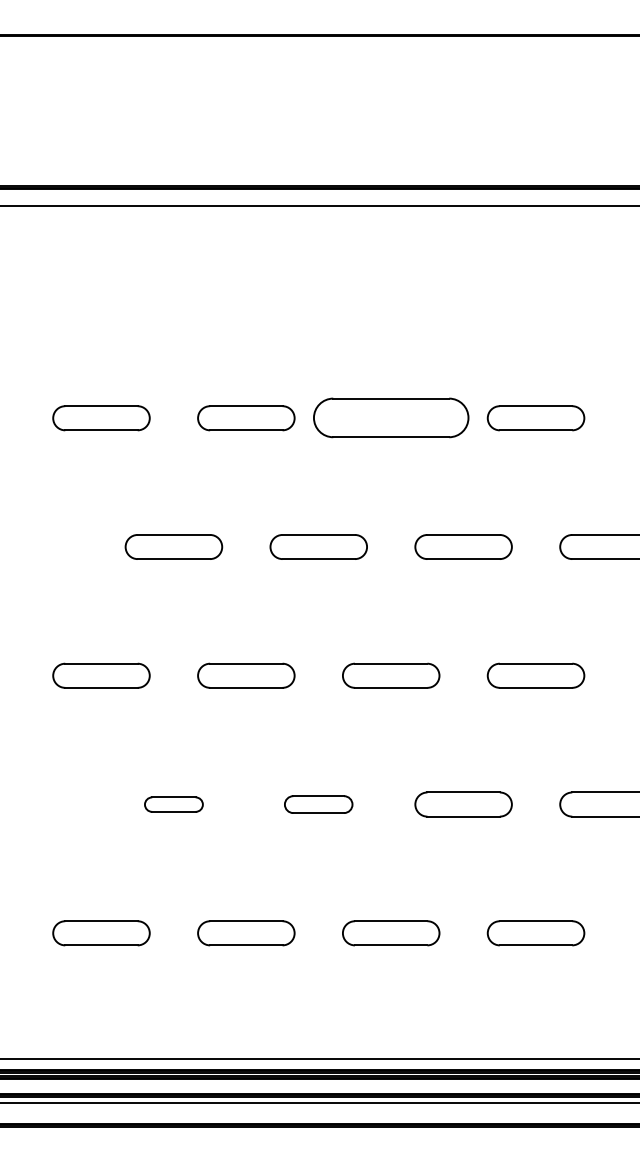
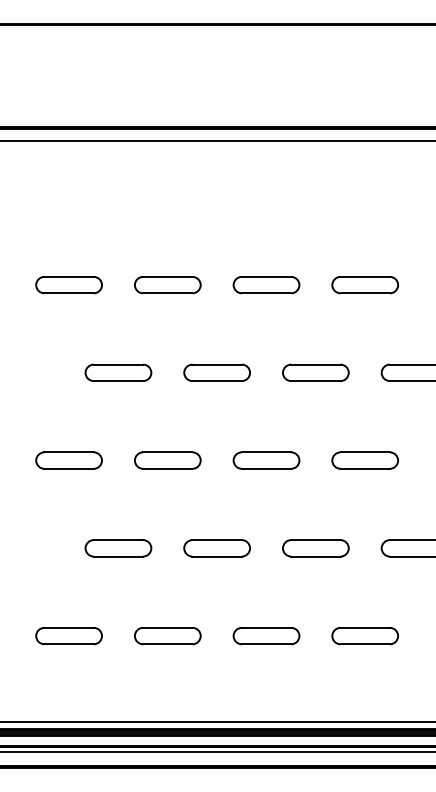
part: (391, 418) -> (266, 285), size x0.62
part: (173, 804) -> (118, 548), size x1.67
part: (317, 804) -> (216, 548), size x1.43

